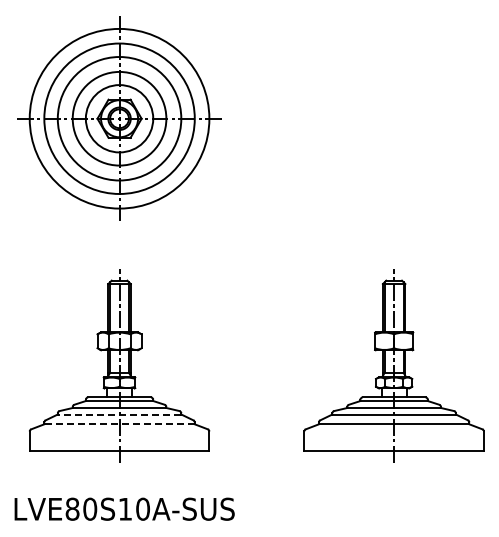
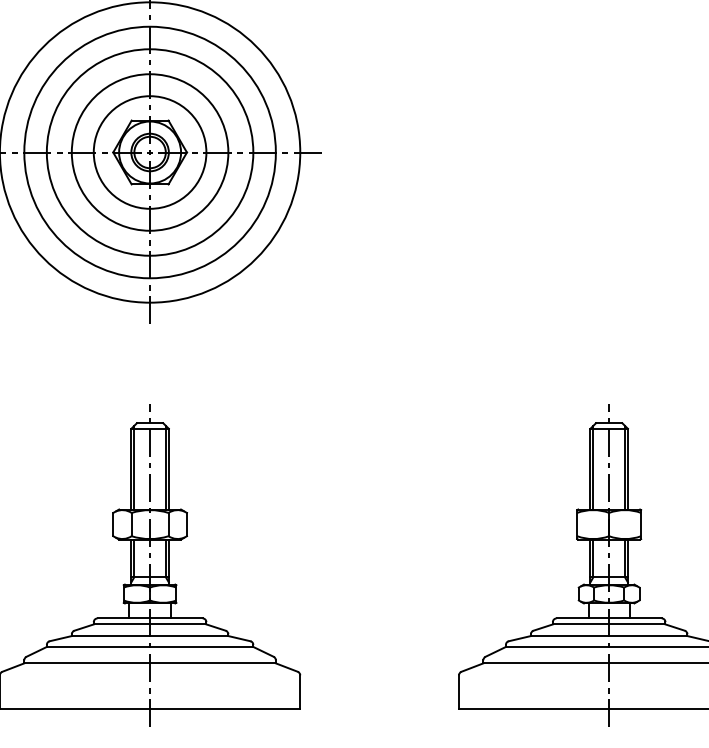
line: (119, 414) -> (149, 646), dashed -> solid
line: (119, 424) -> (149, 663), dashed -> solid

